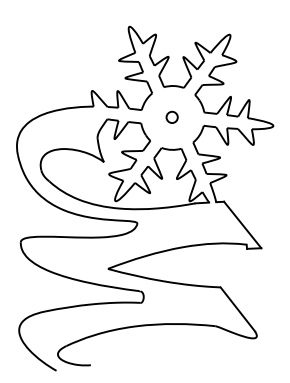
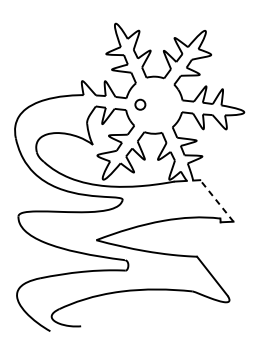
circle: (171, 116) -> (139, 103), moved
line: (242, 225) -> (216, 201), solid -> dashed

